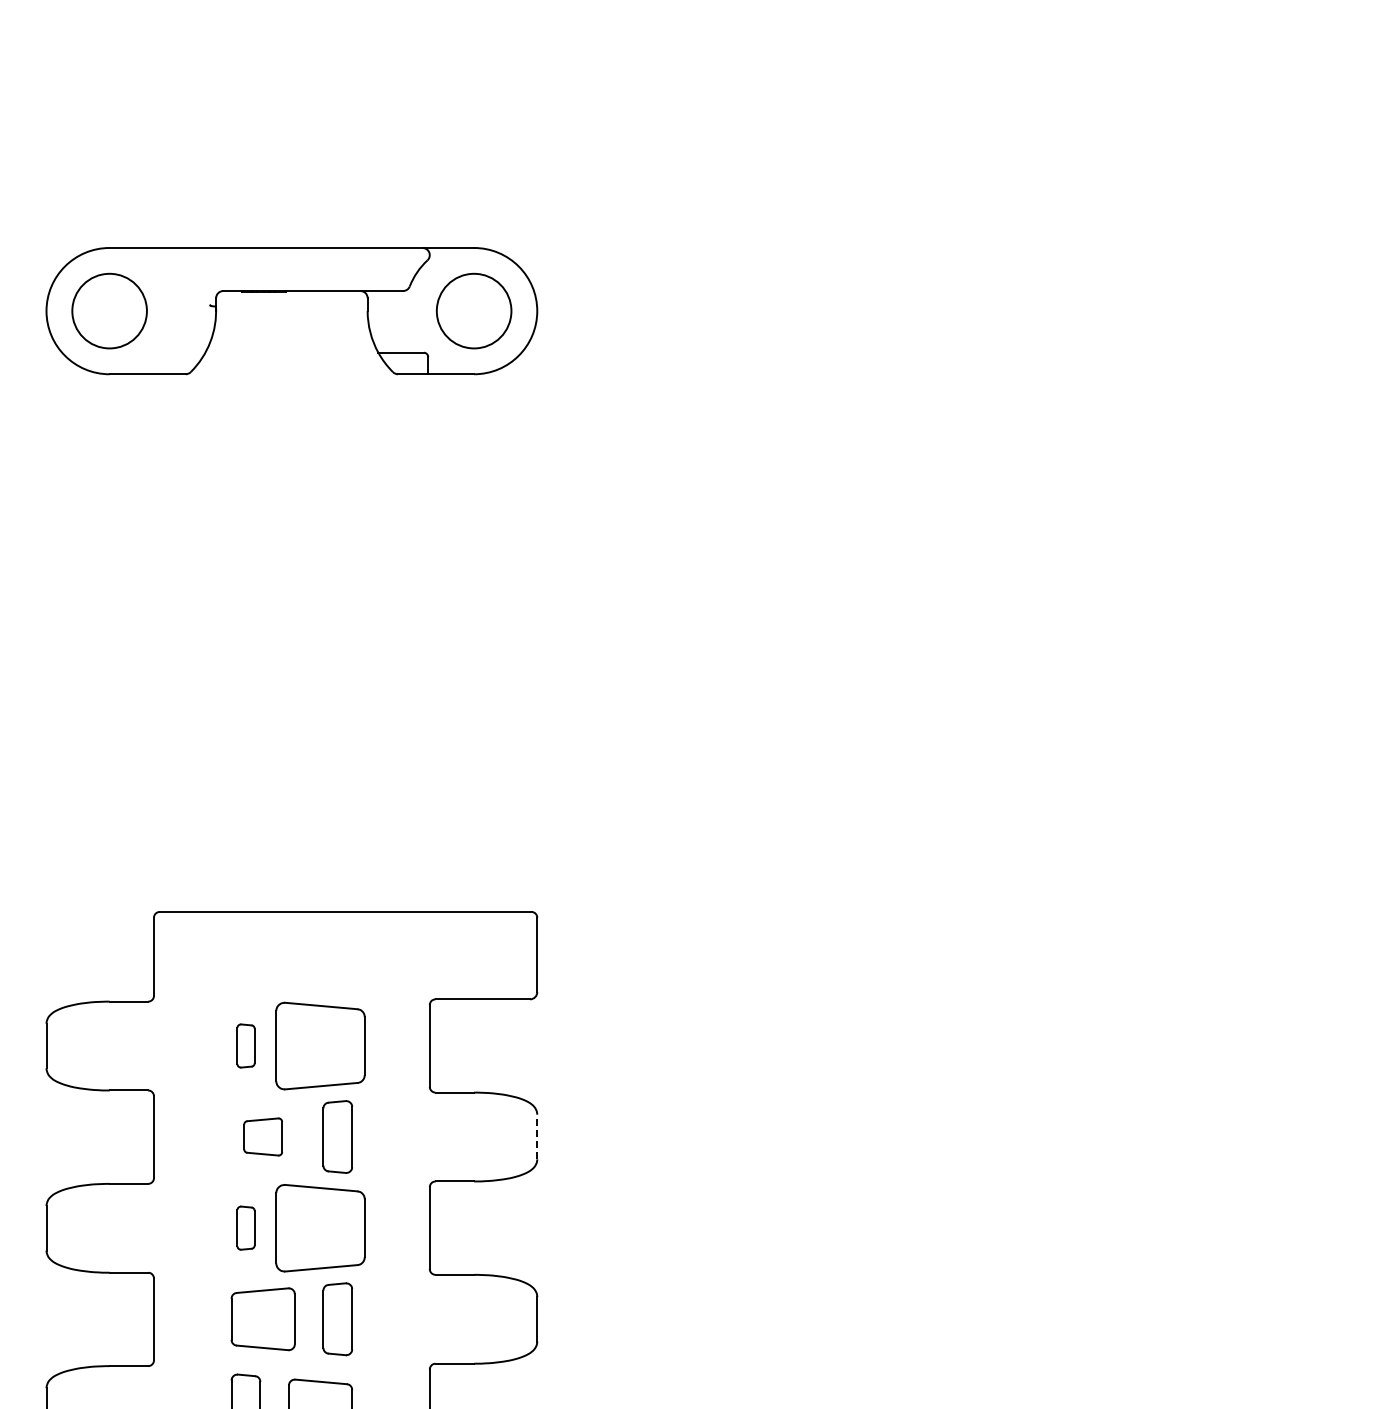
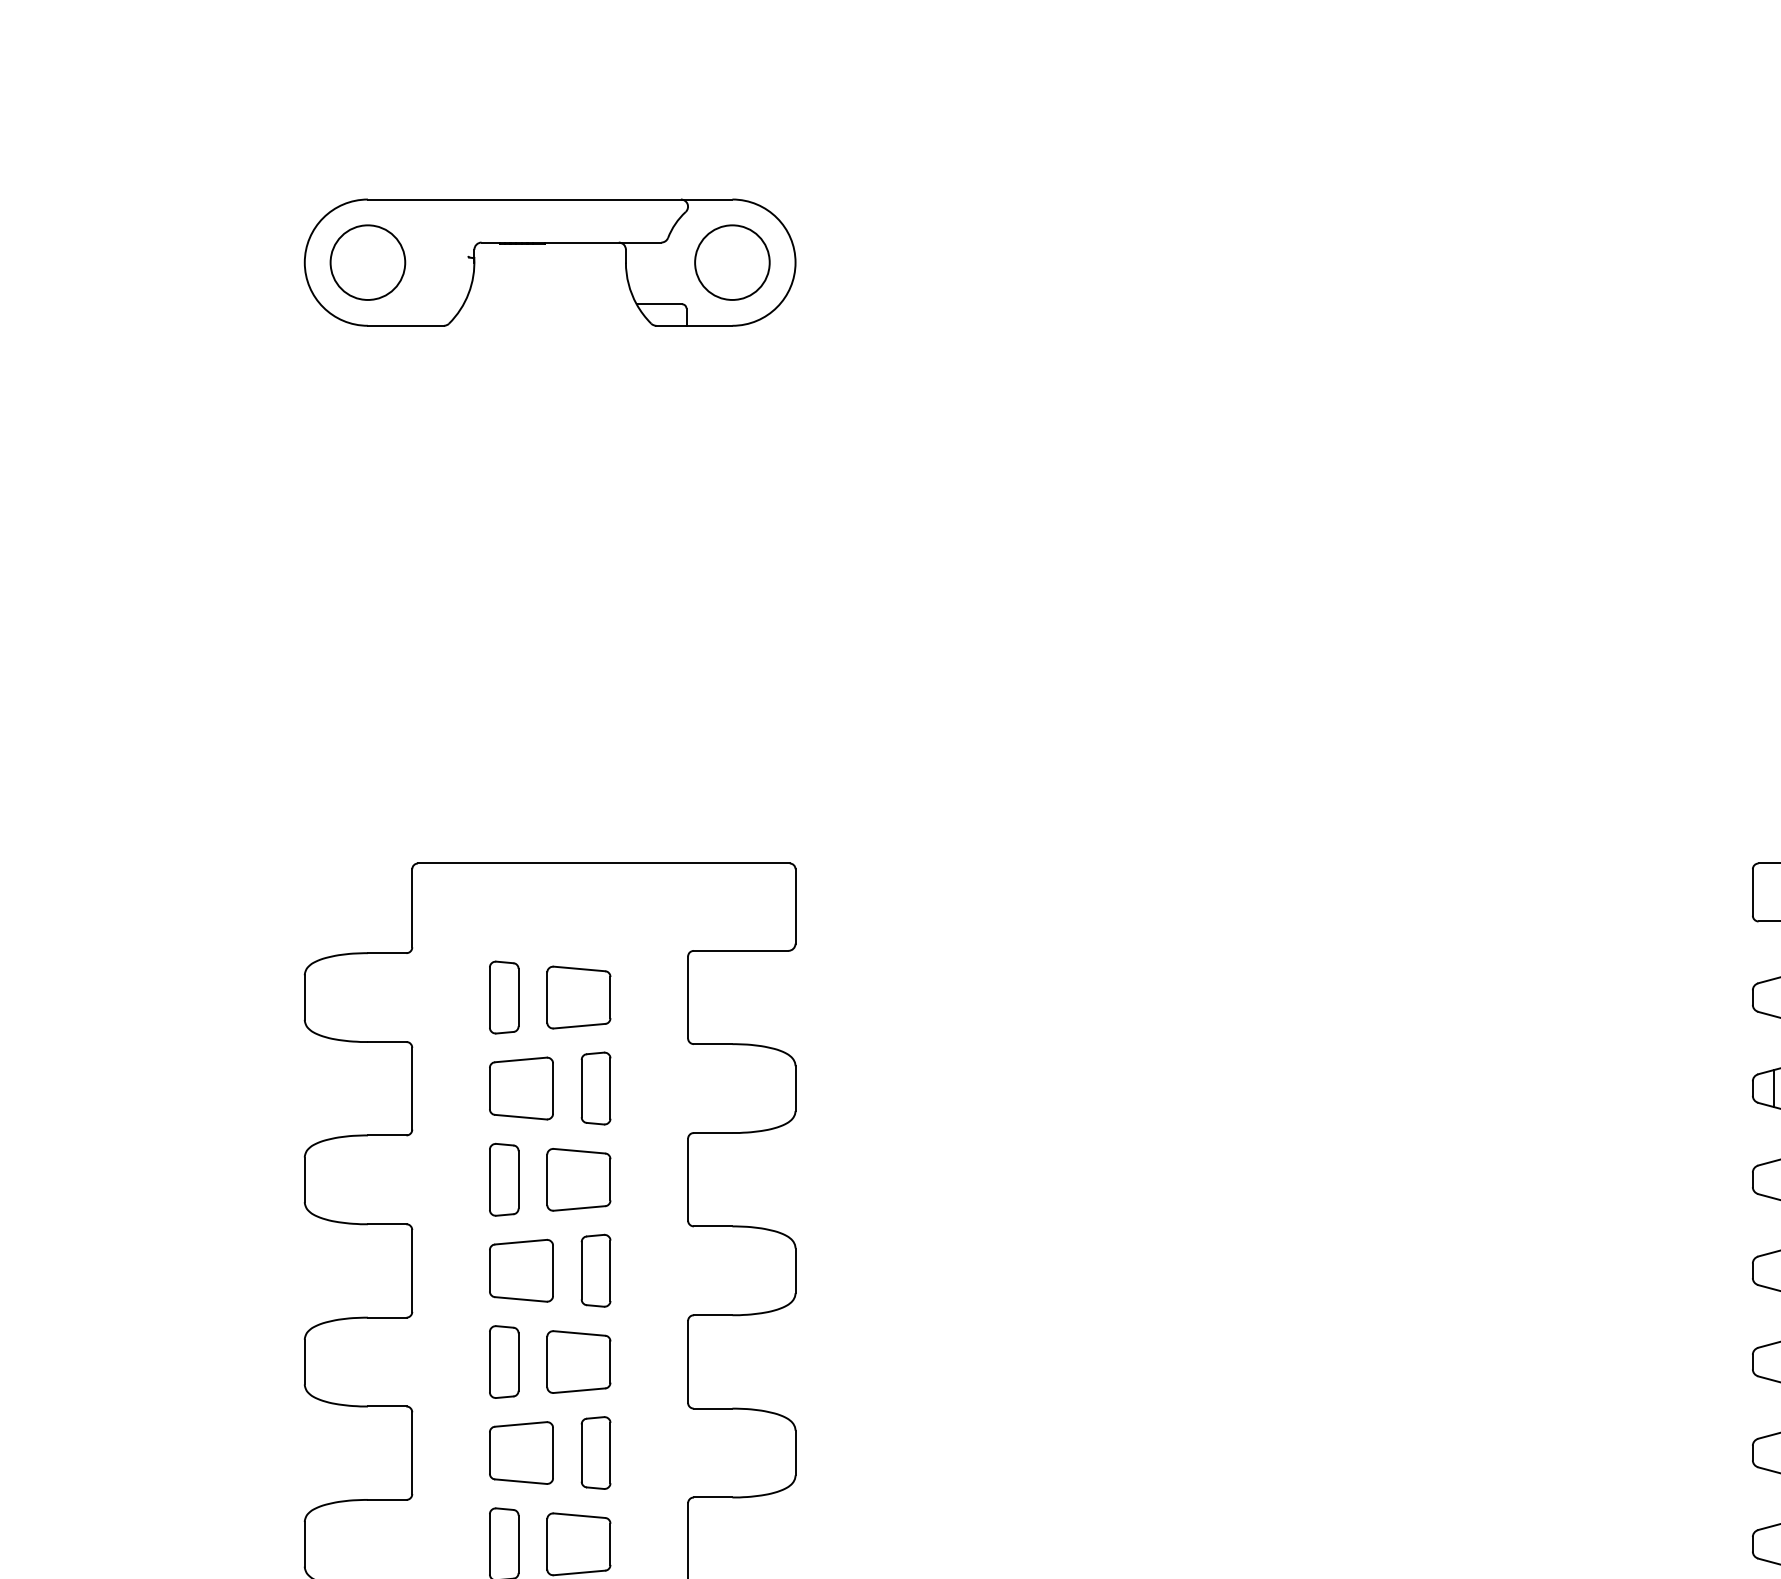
part: (246, 1045) -> (504, 997), size x1.67
part: (320, 1045) -> (578, 997), size x0.71
part: (263, 1136) -> (521, 1088), size x1.67
line: (537, 1136) -> (795, 1088), dashed -> solid
part: (246, 1227) -> (504, 1179), size x1.67
part: (320, 1227) -> (578, 1179), size x0.71

